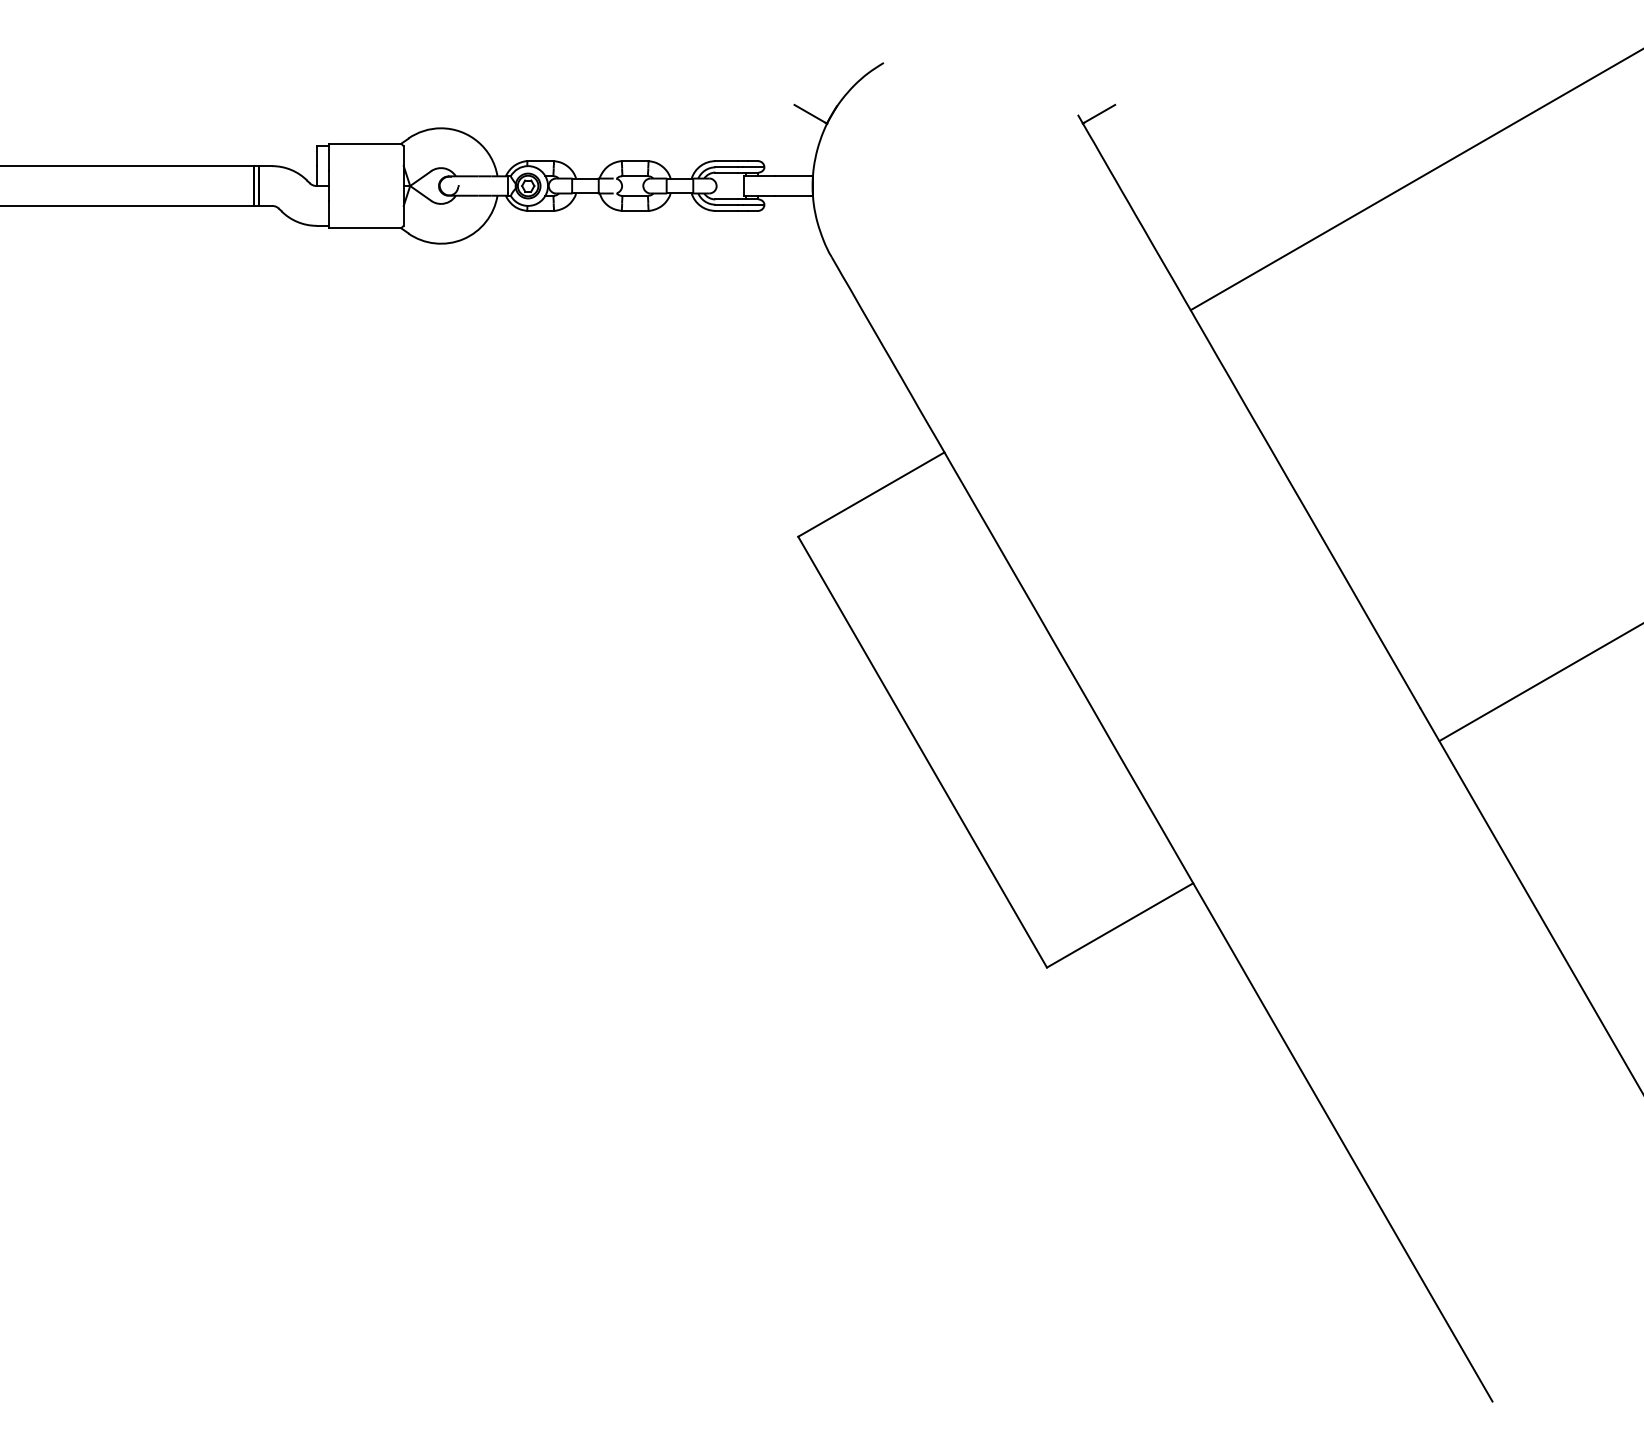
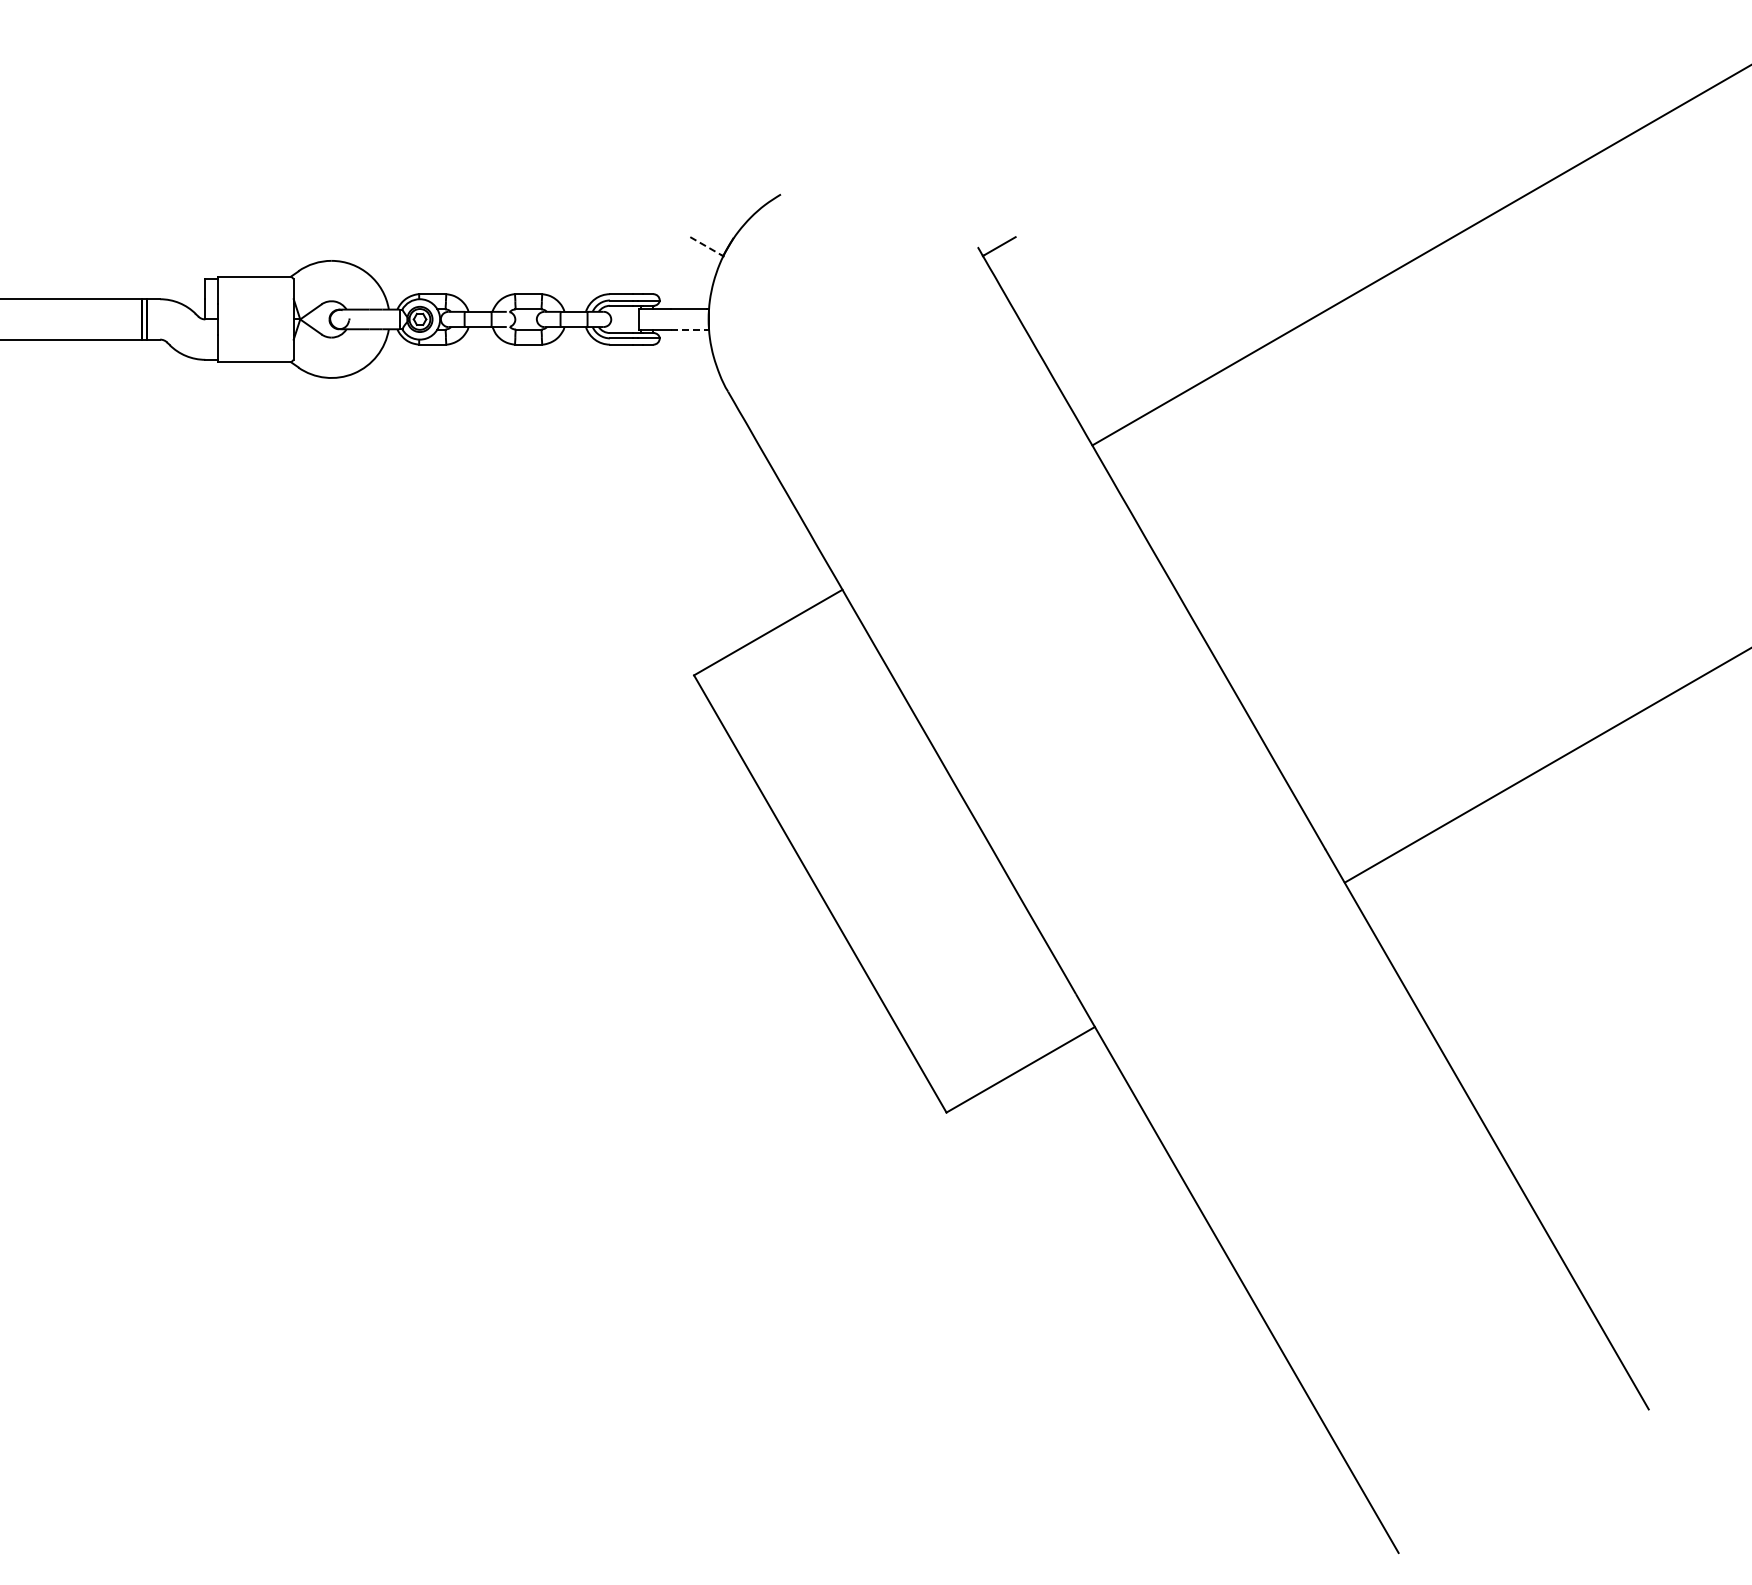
line: (810, 114) -> (706, 246), solid -> dashed
line: (793, 195) -> (689, 329), solid -> dashed

